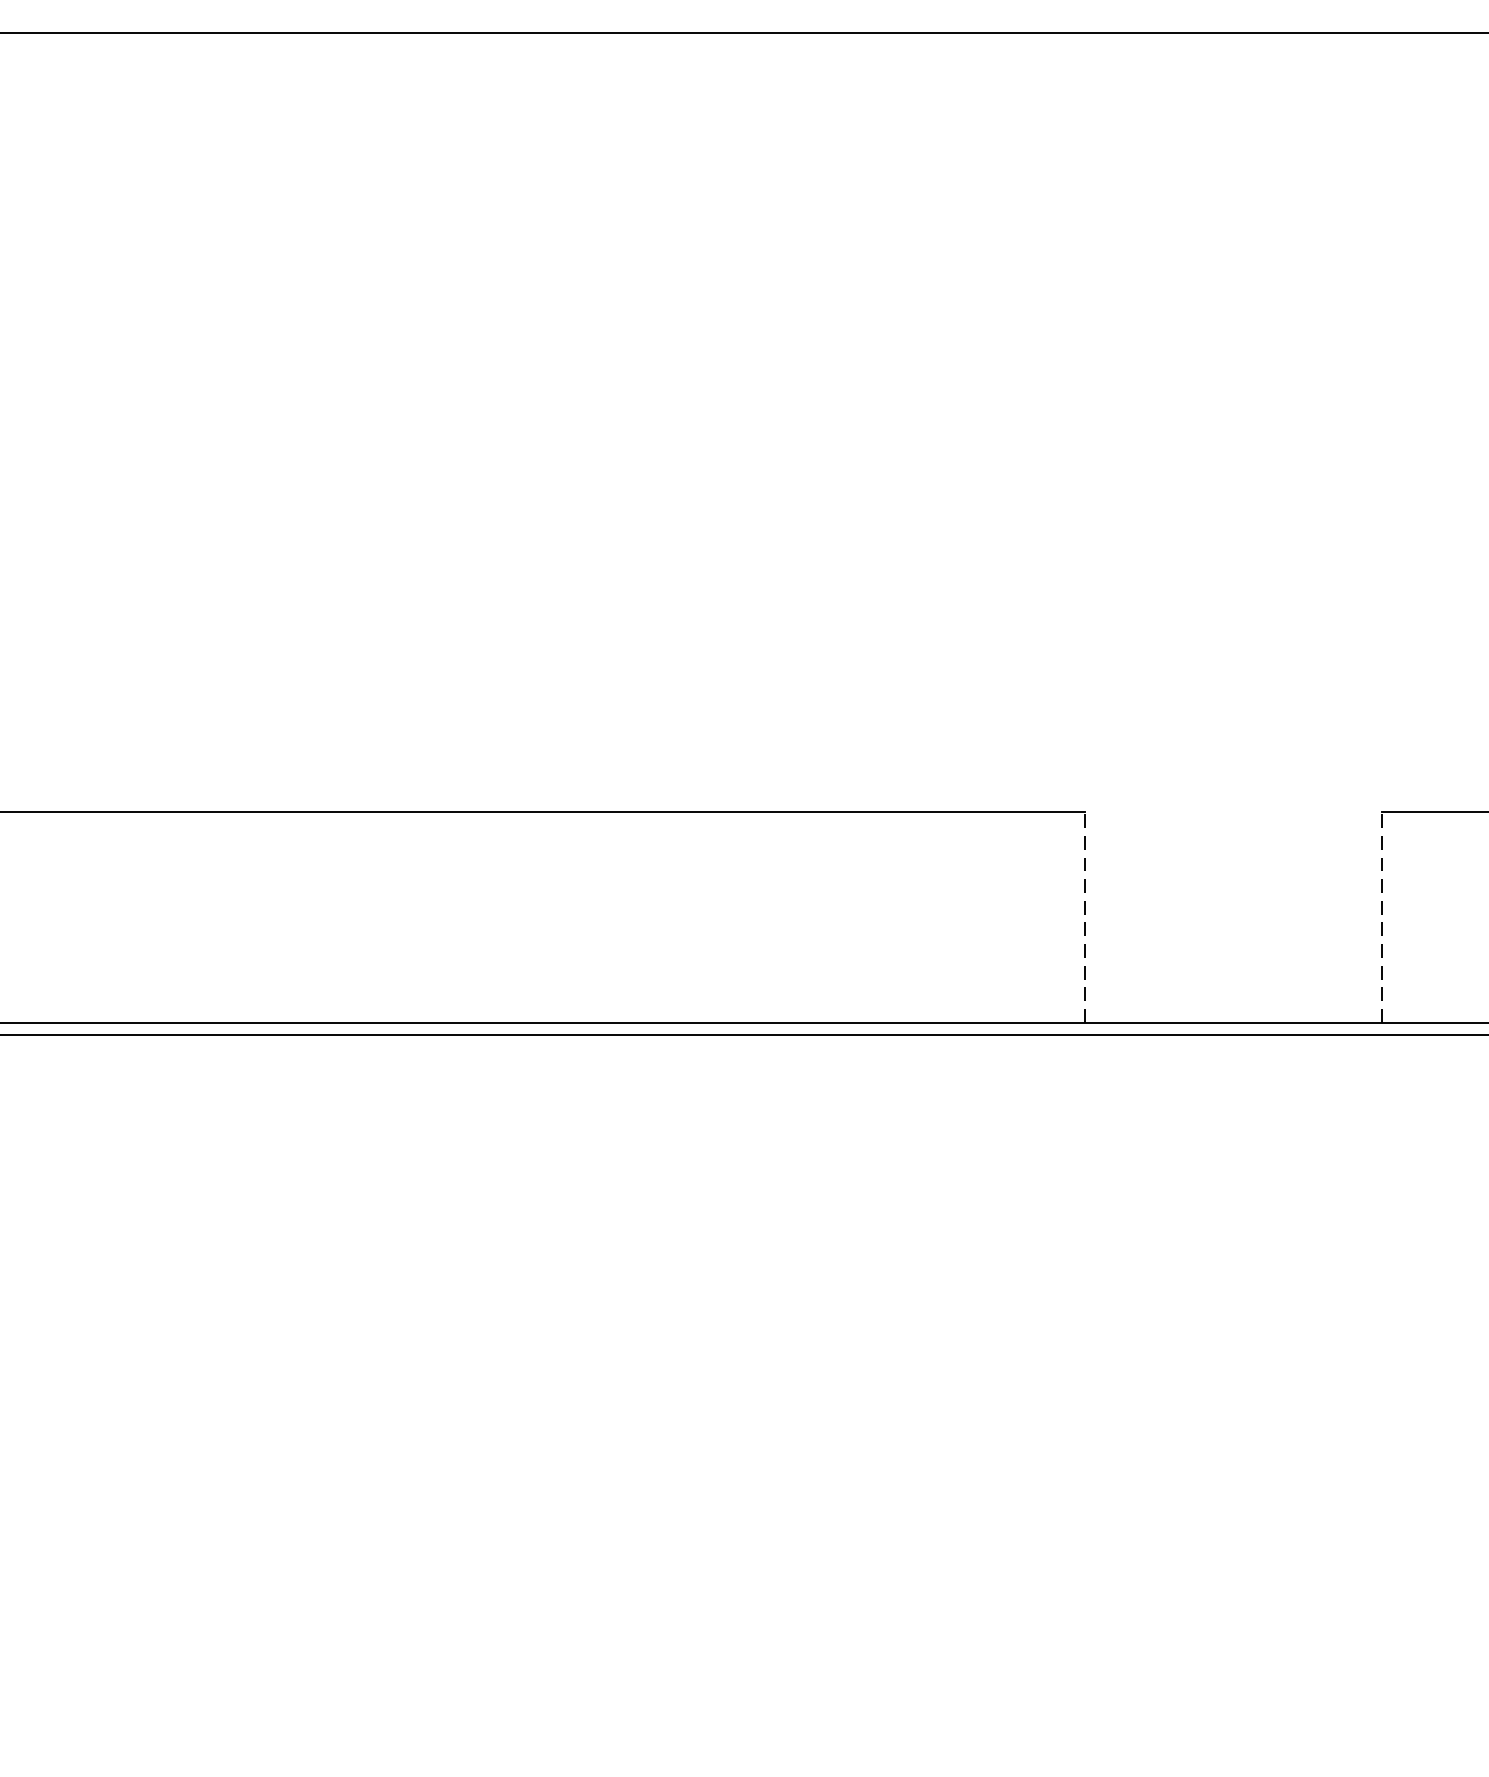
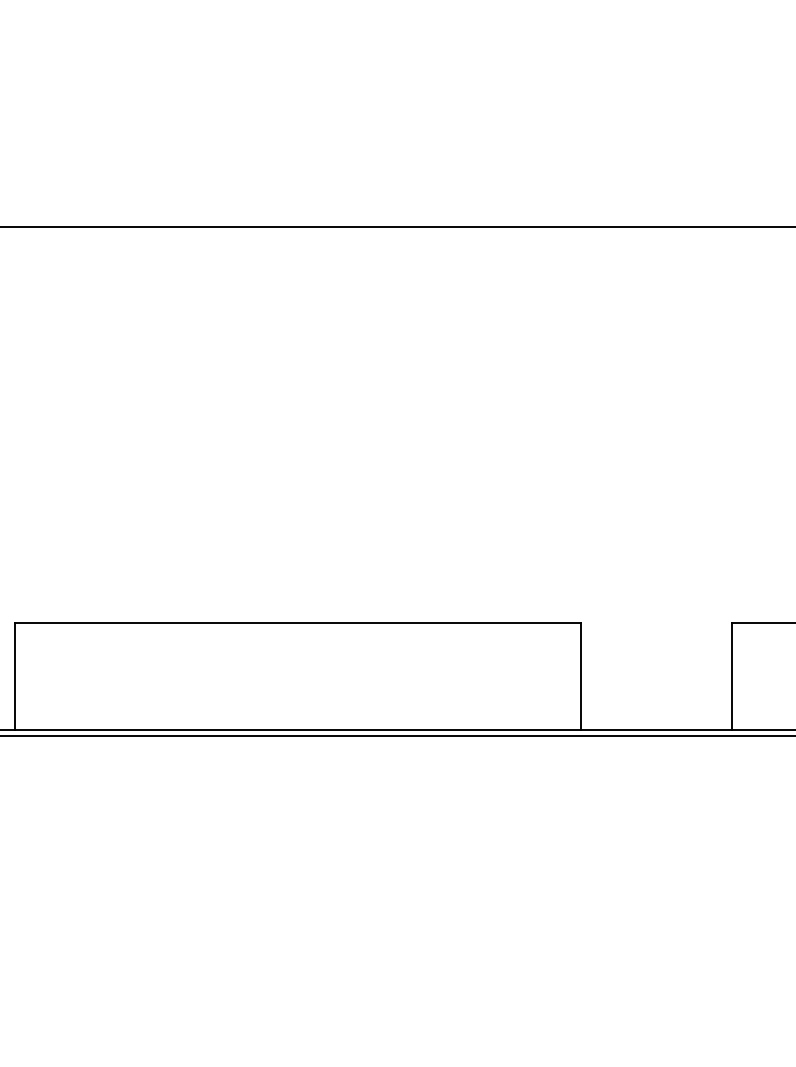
line: (1083, 917) -> (580, 676), dashed -> solid
line: (1380, 917) -> (731, 676), dashed -> solid

